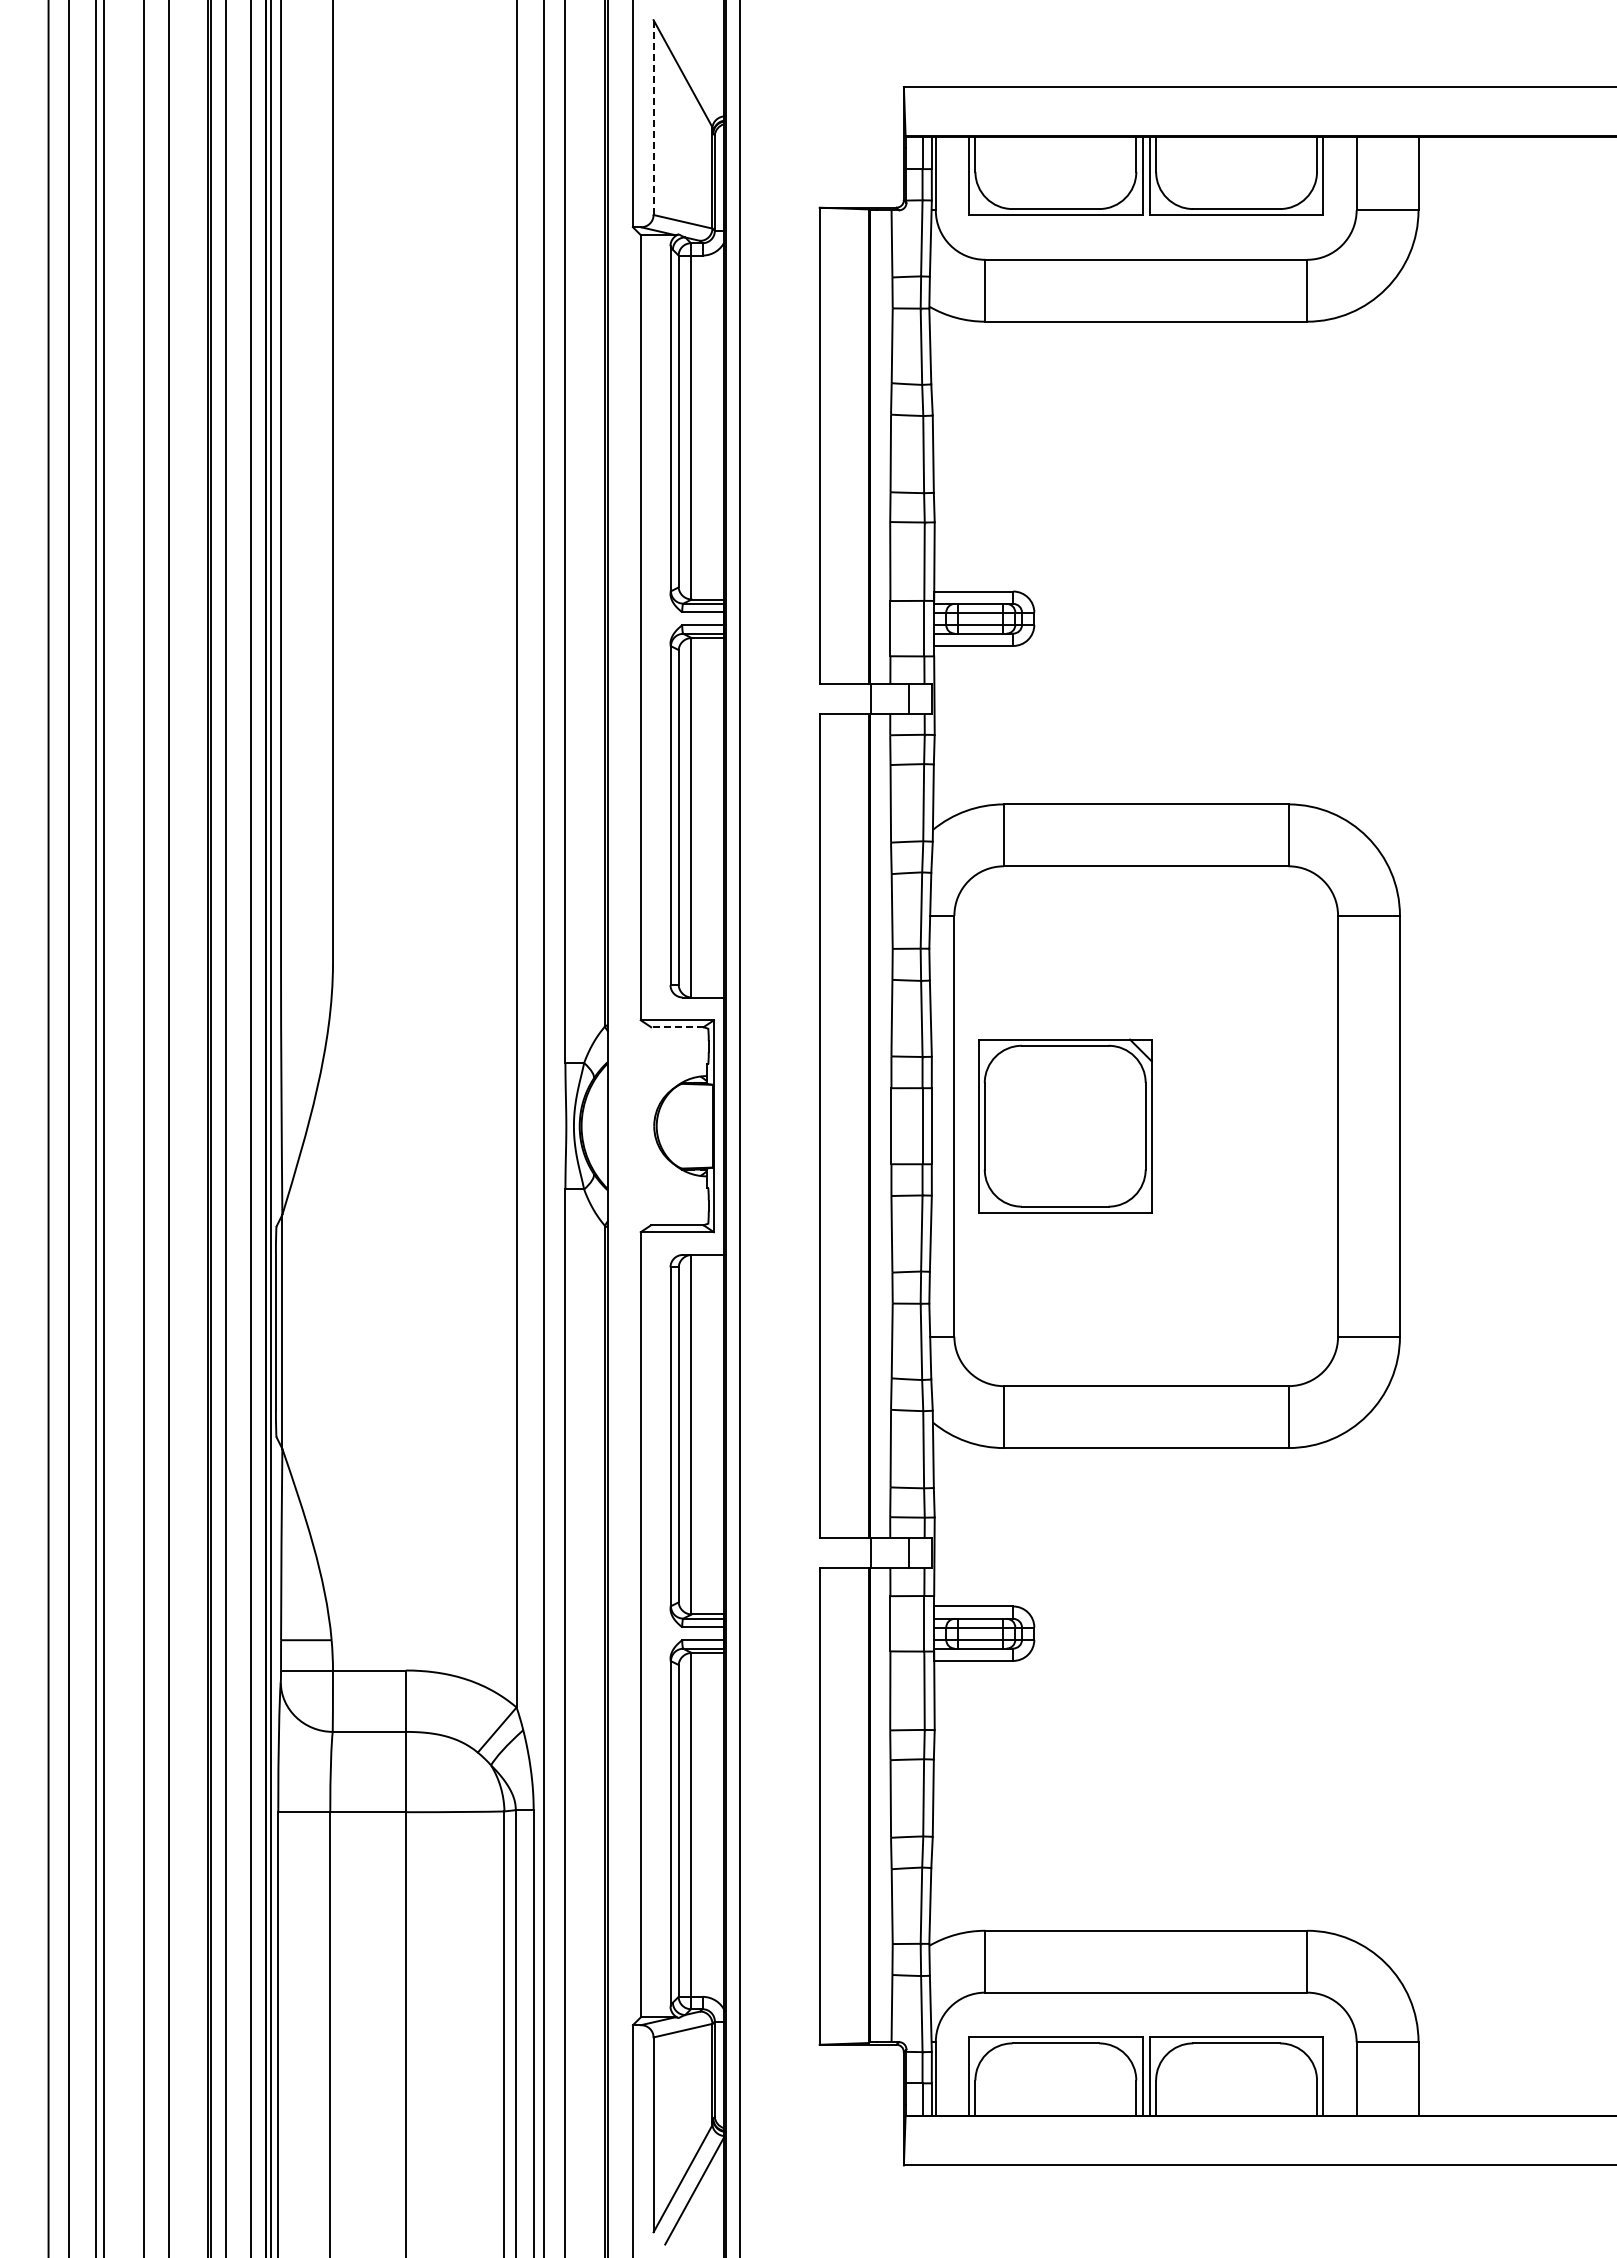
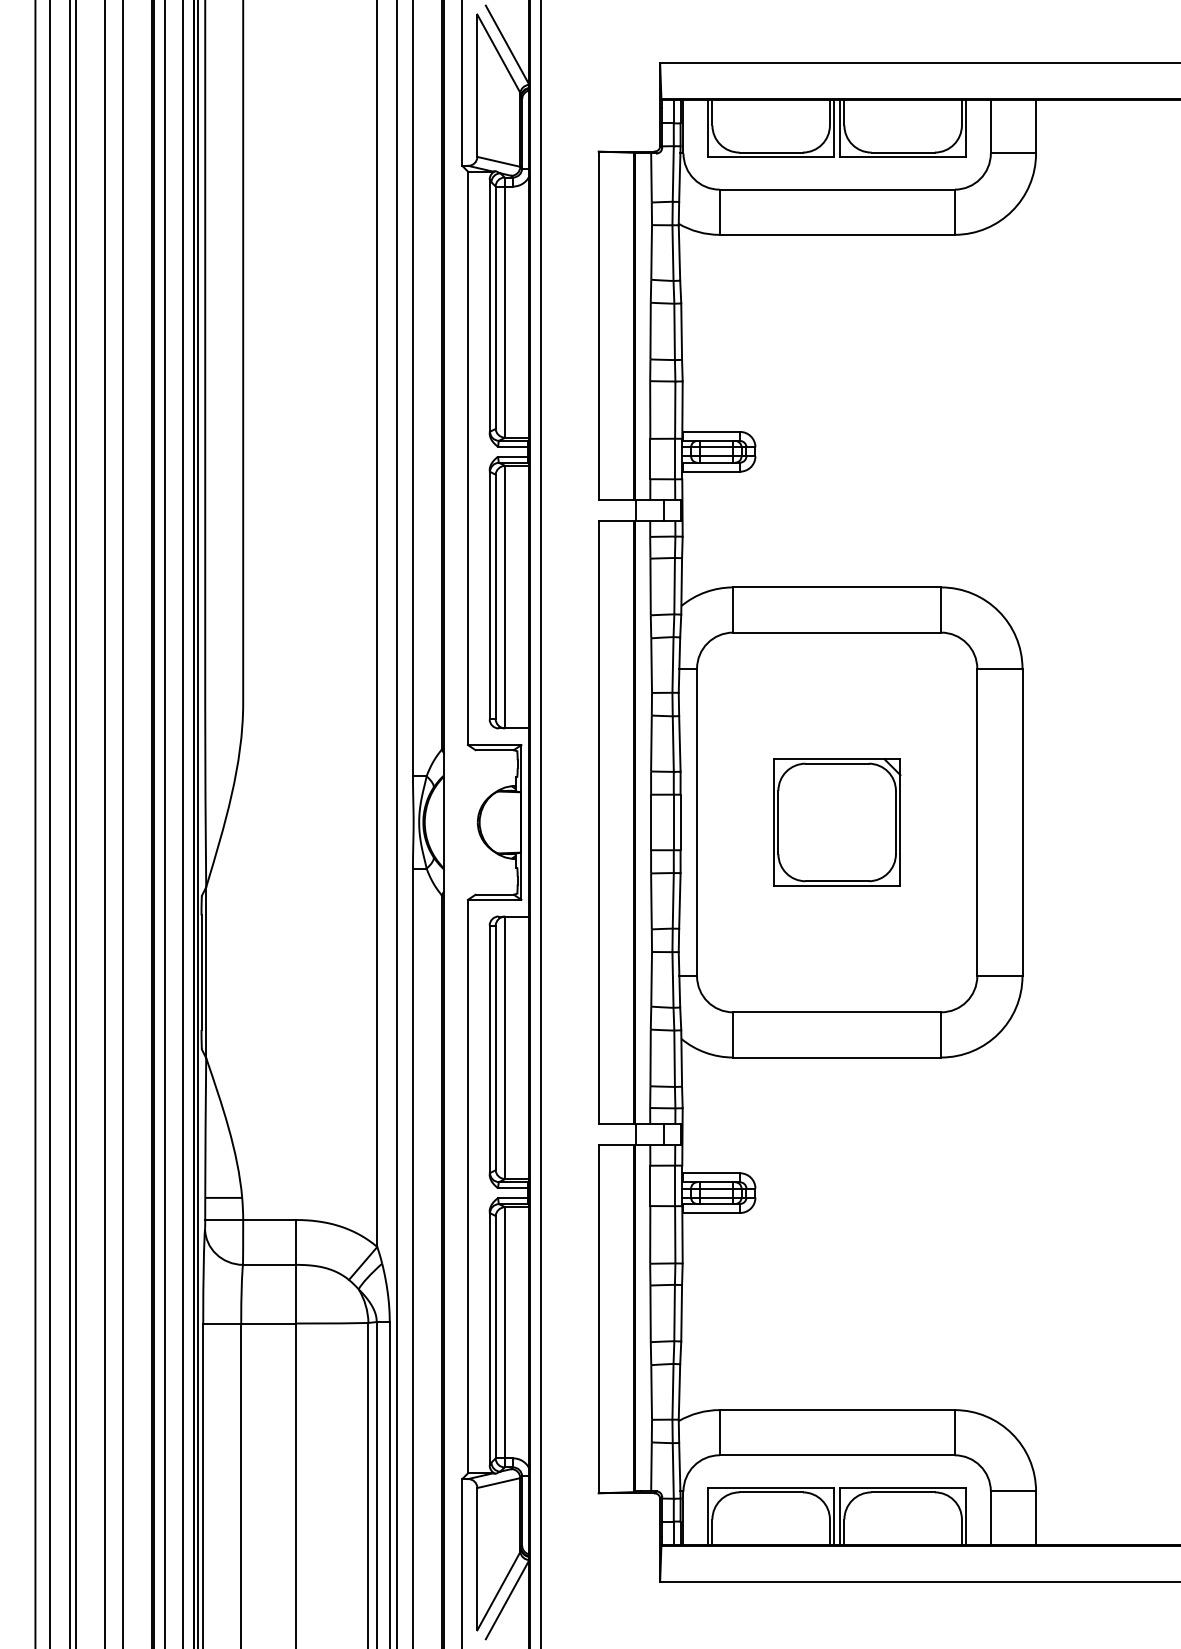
line: (694, 60) -> (507, 44), added
line: (653, 117) -> (477, 85), dashed -> solid
line: (676, 1027) -> (494, 750), dashed -> solid
part: (1065, 1125) -> (837, 821), moved

